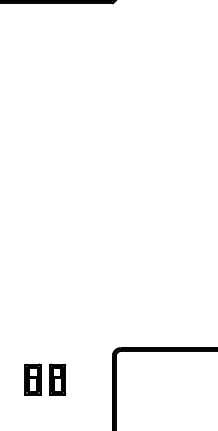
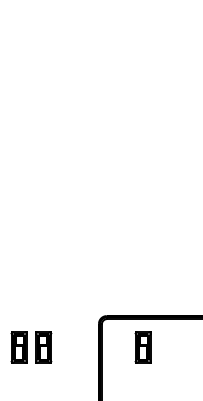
part: (156, 379) -> (142, 347), added

